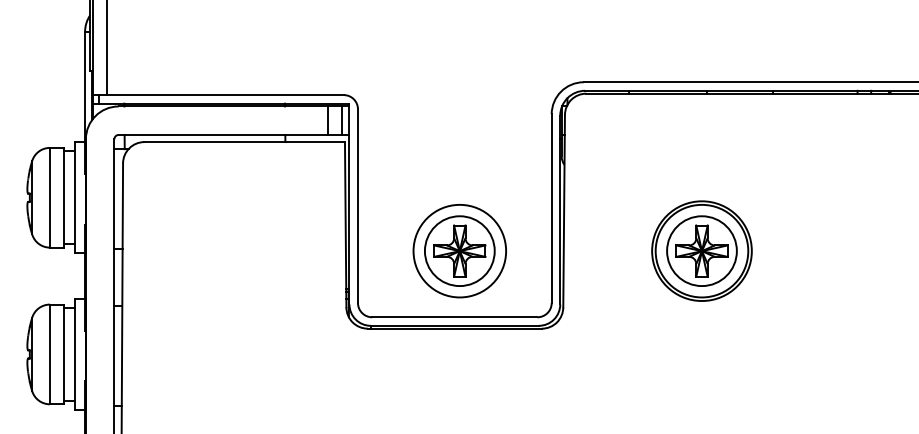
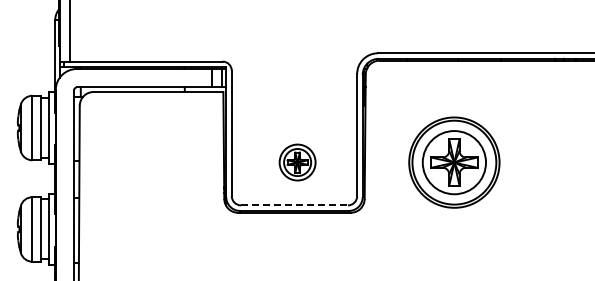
part: (459, 250) -> (297, 162), size x0.6
part: (702, 250) -> (454, 162), size x1.4
line: (454, 317) -> (294, 205), solid -> dashed

